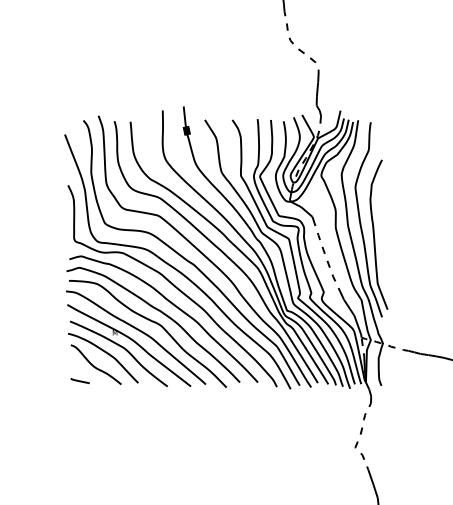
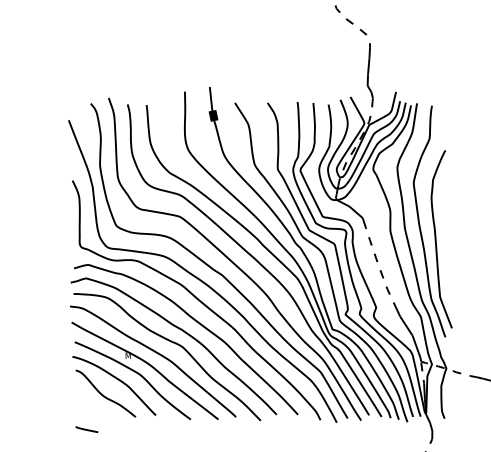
line: (79, 381) -> (86, 430), moved

